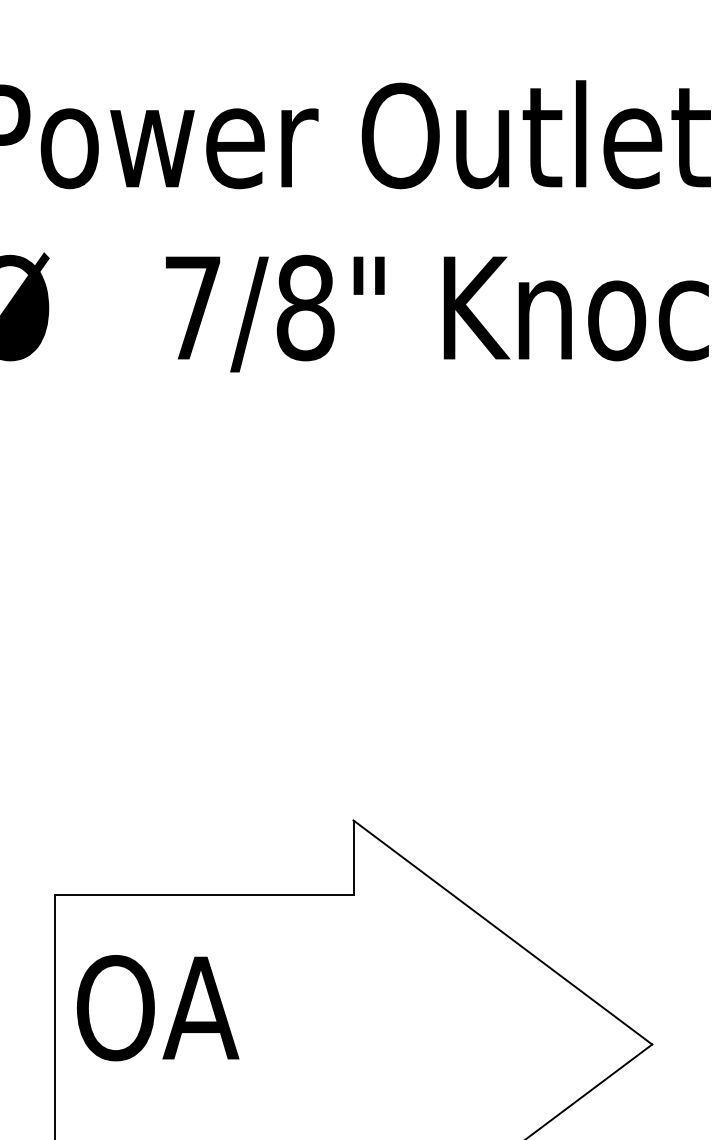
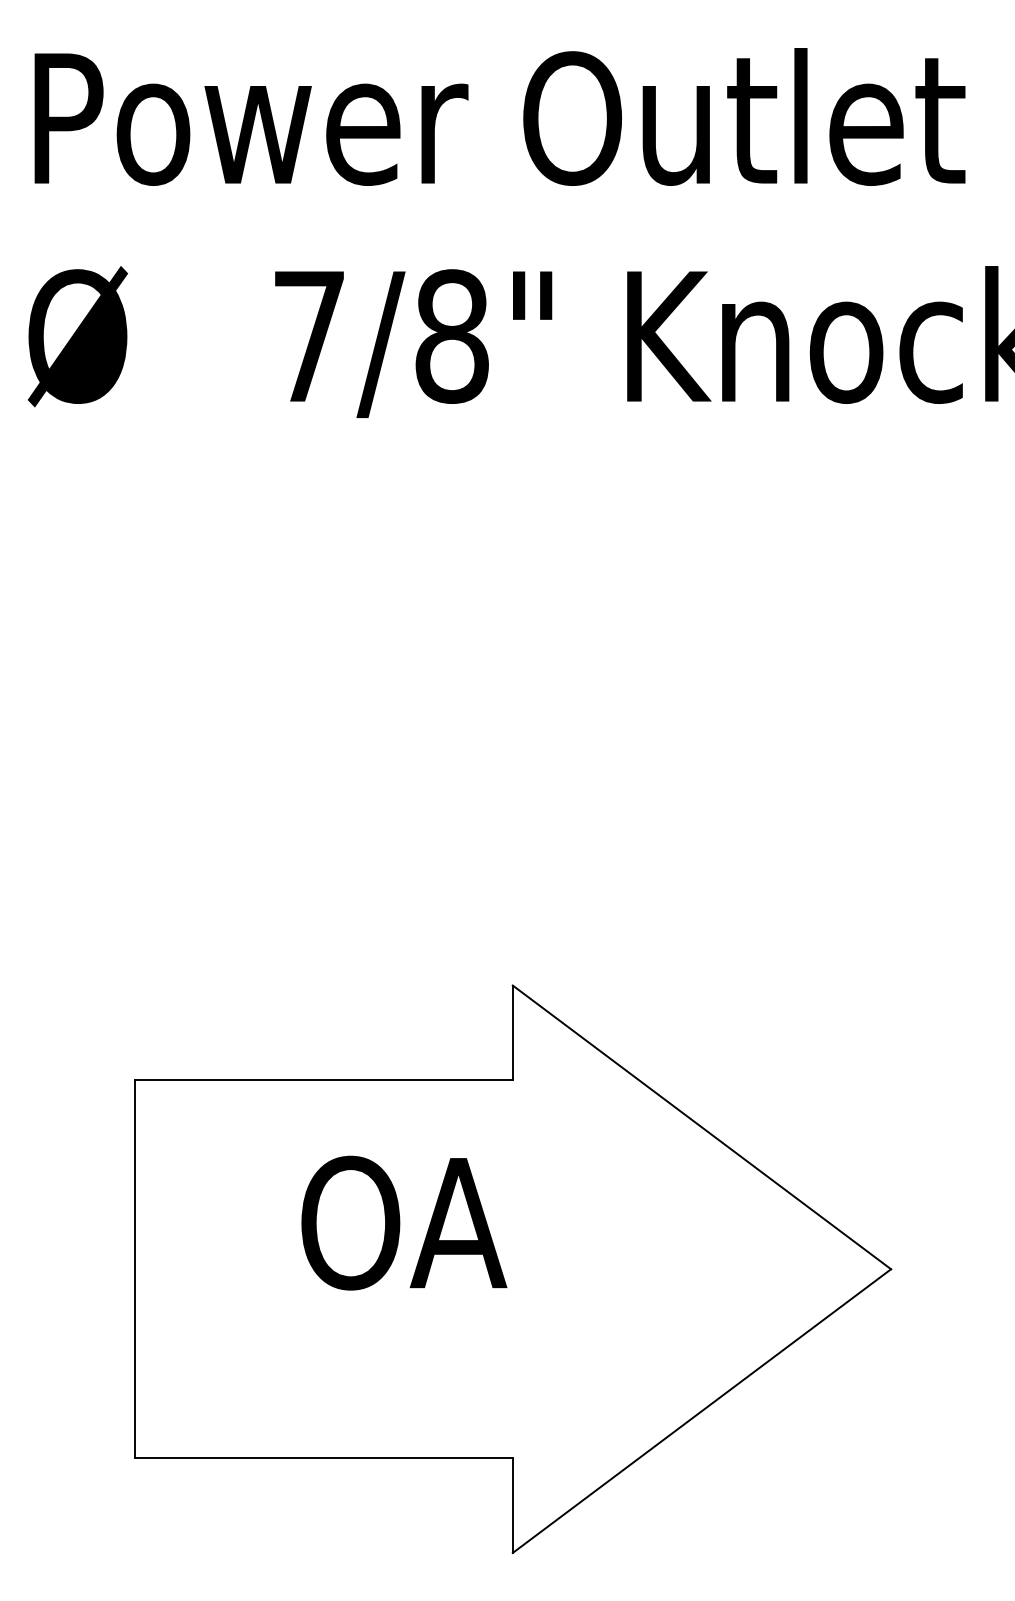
text: (158, 1007) -> (404, 1222), moved

